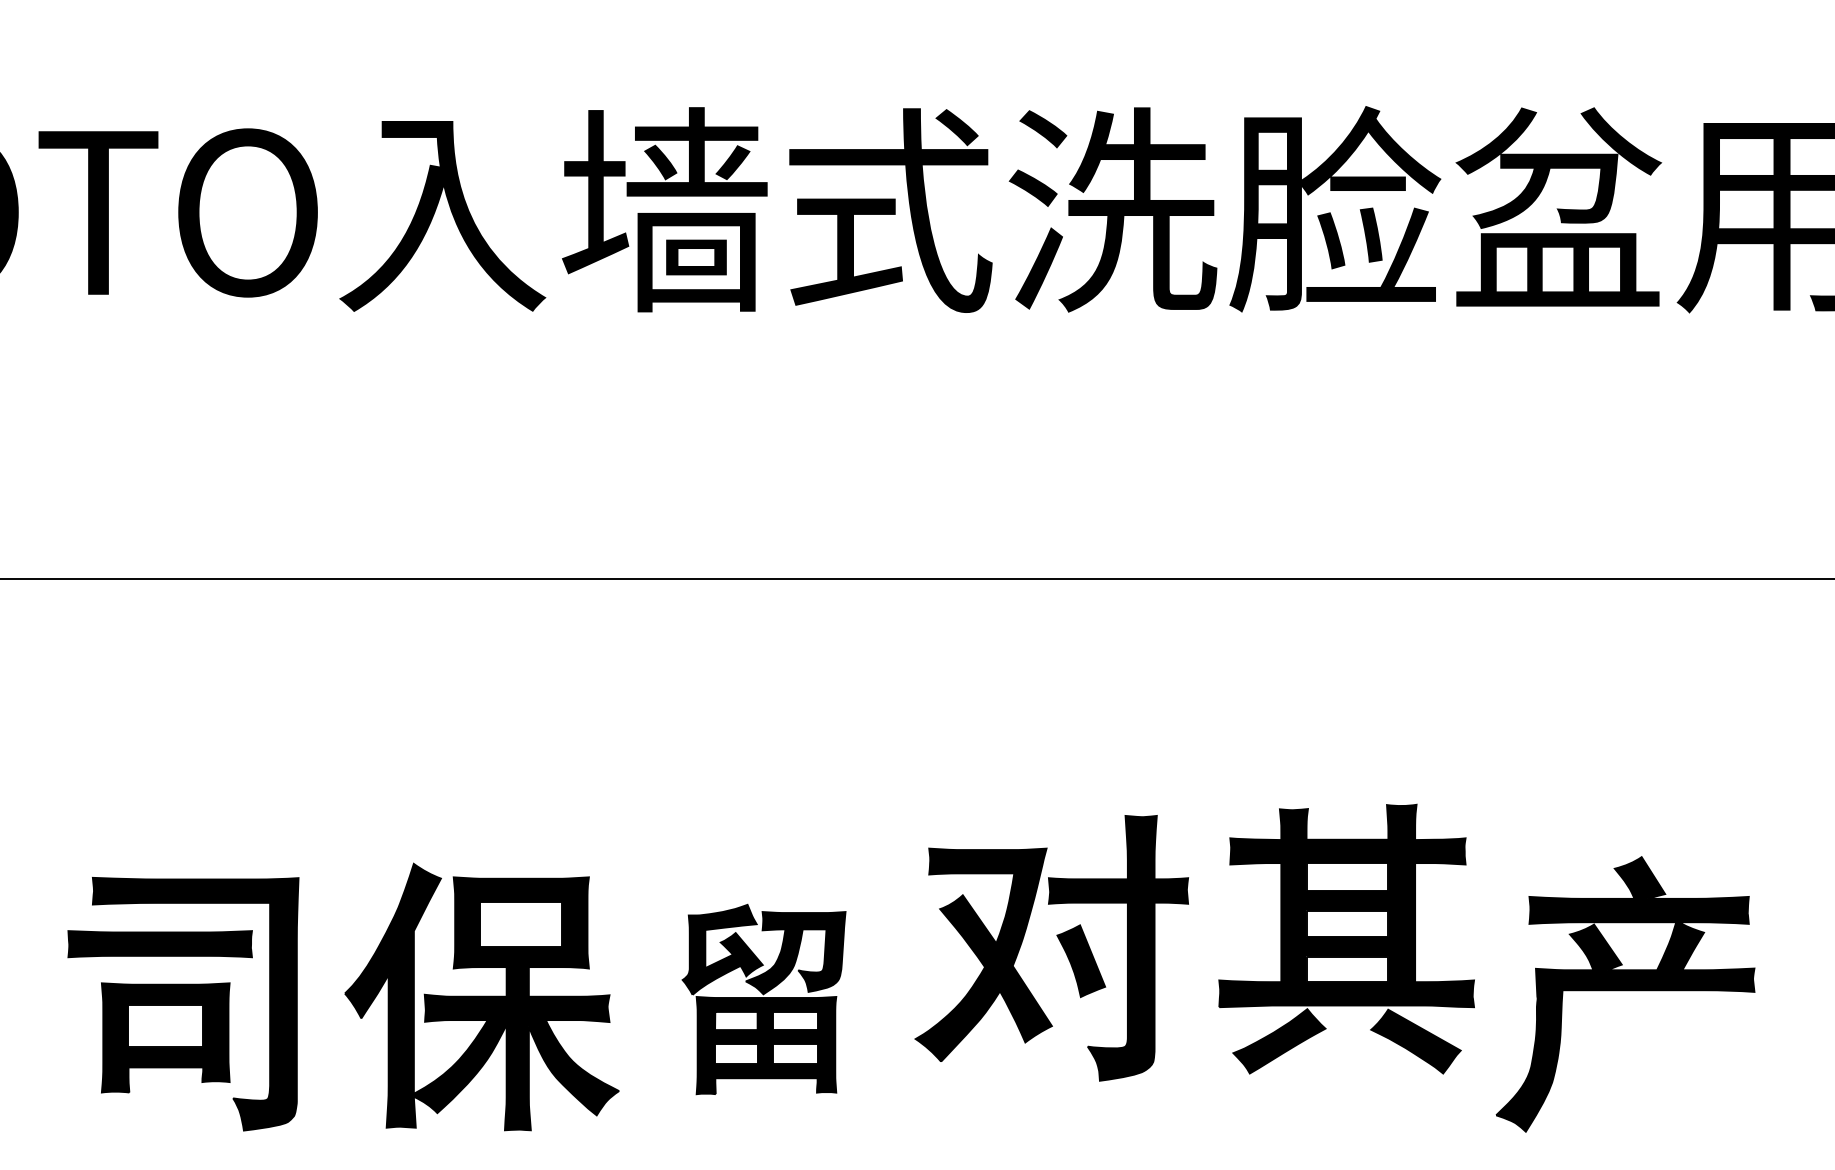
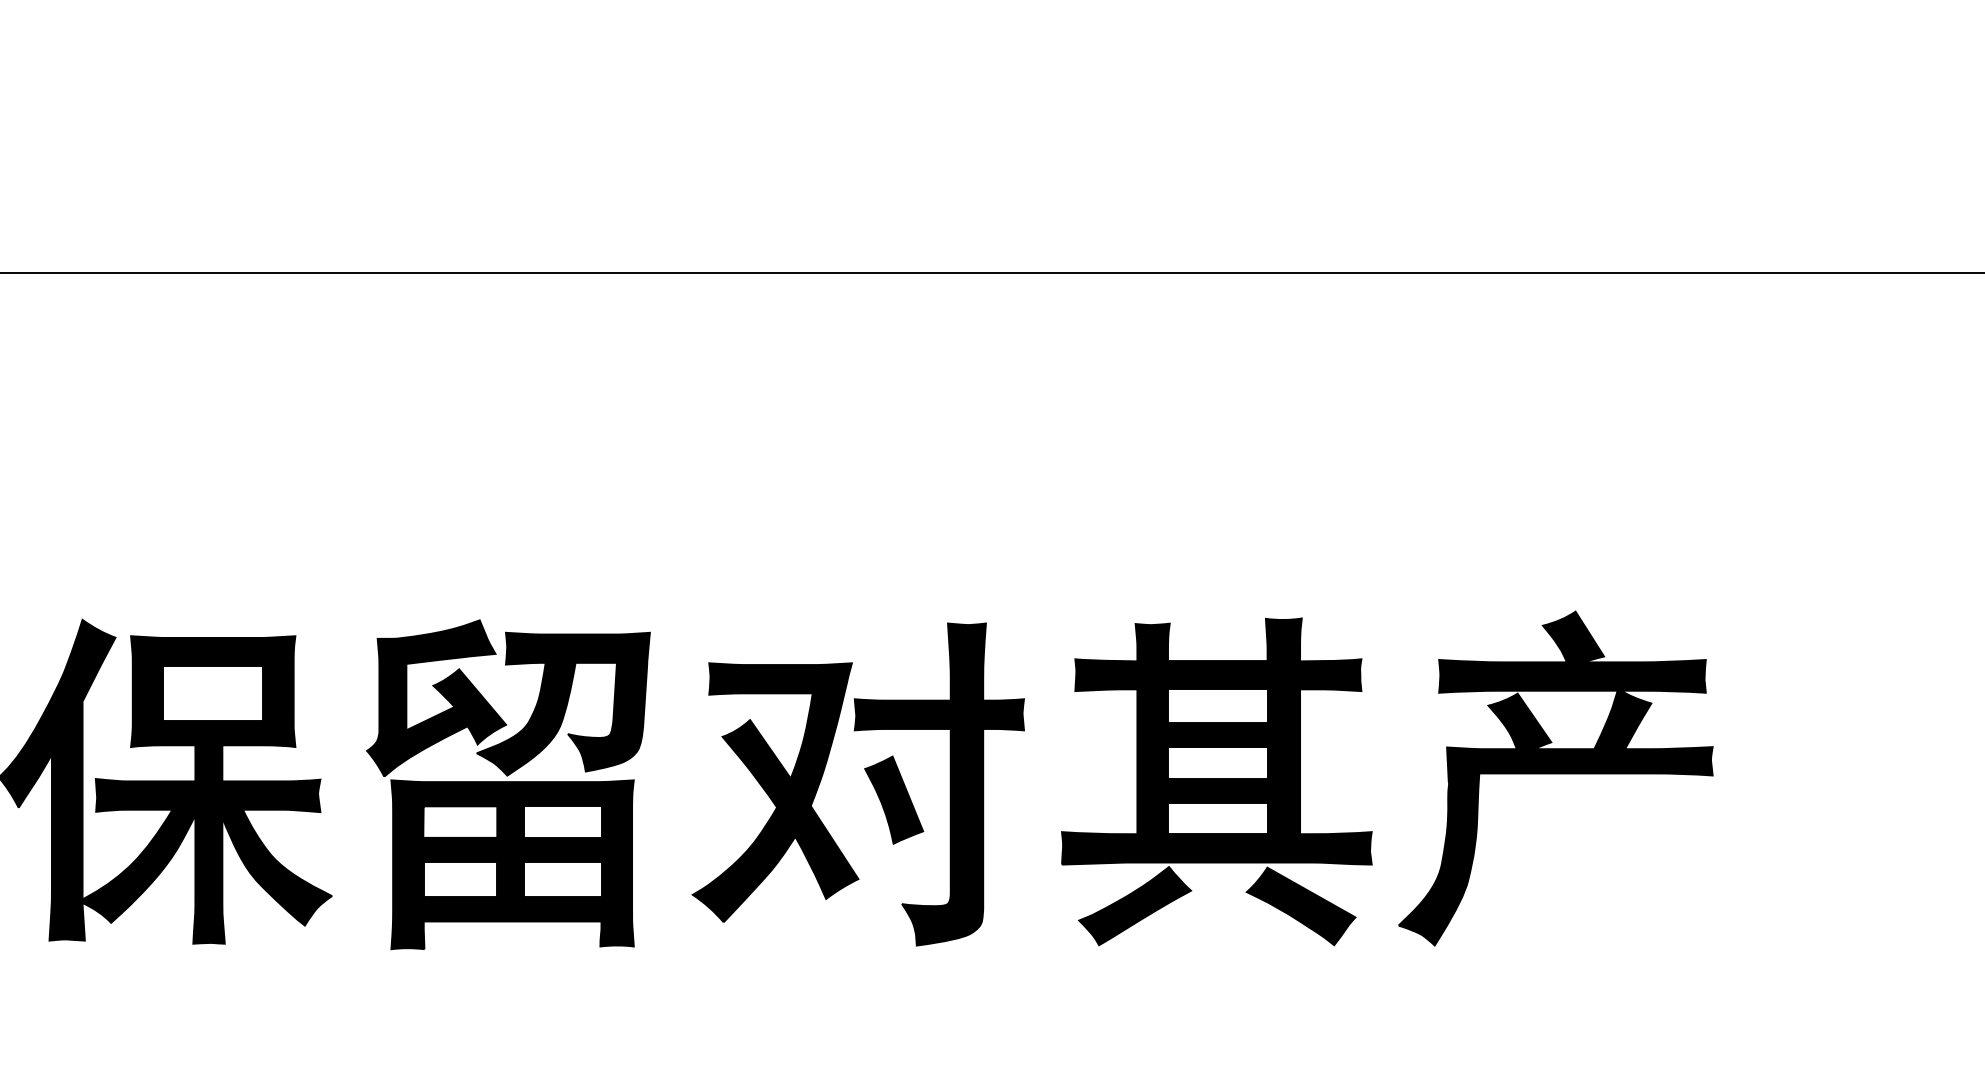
part: (1346, 938) -> (1216, 781), moved
part: (1060, 943) -> (868, 778), moved
part: (763, 999) -> (507, 784), size x1.43

